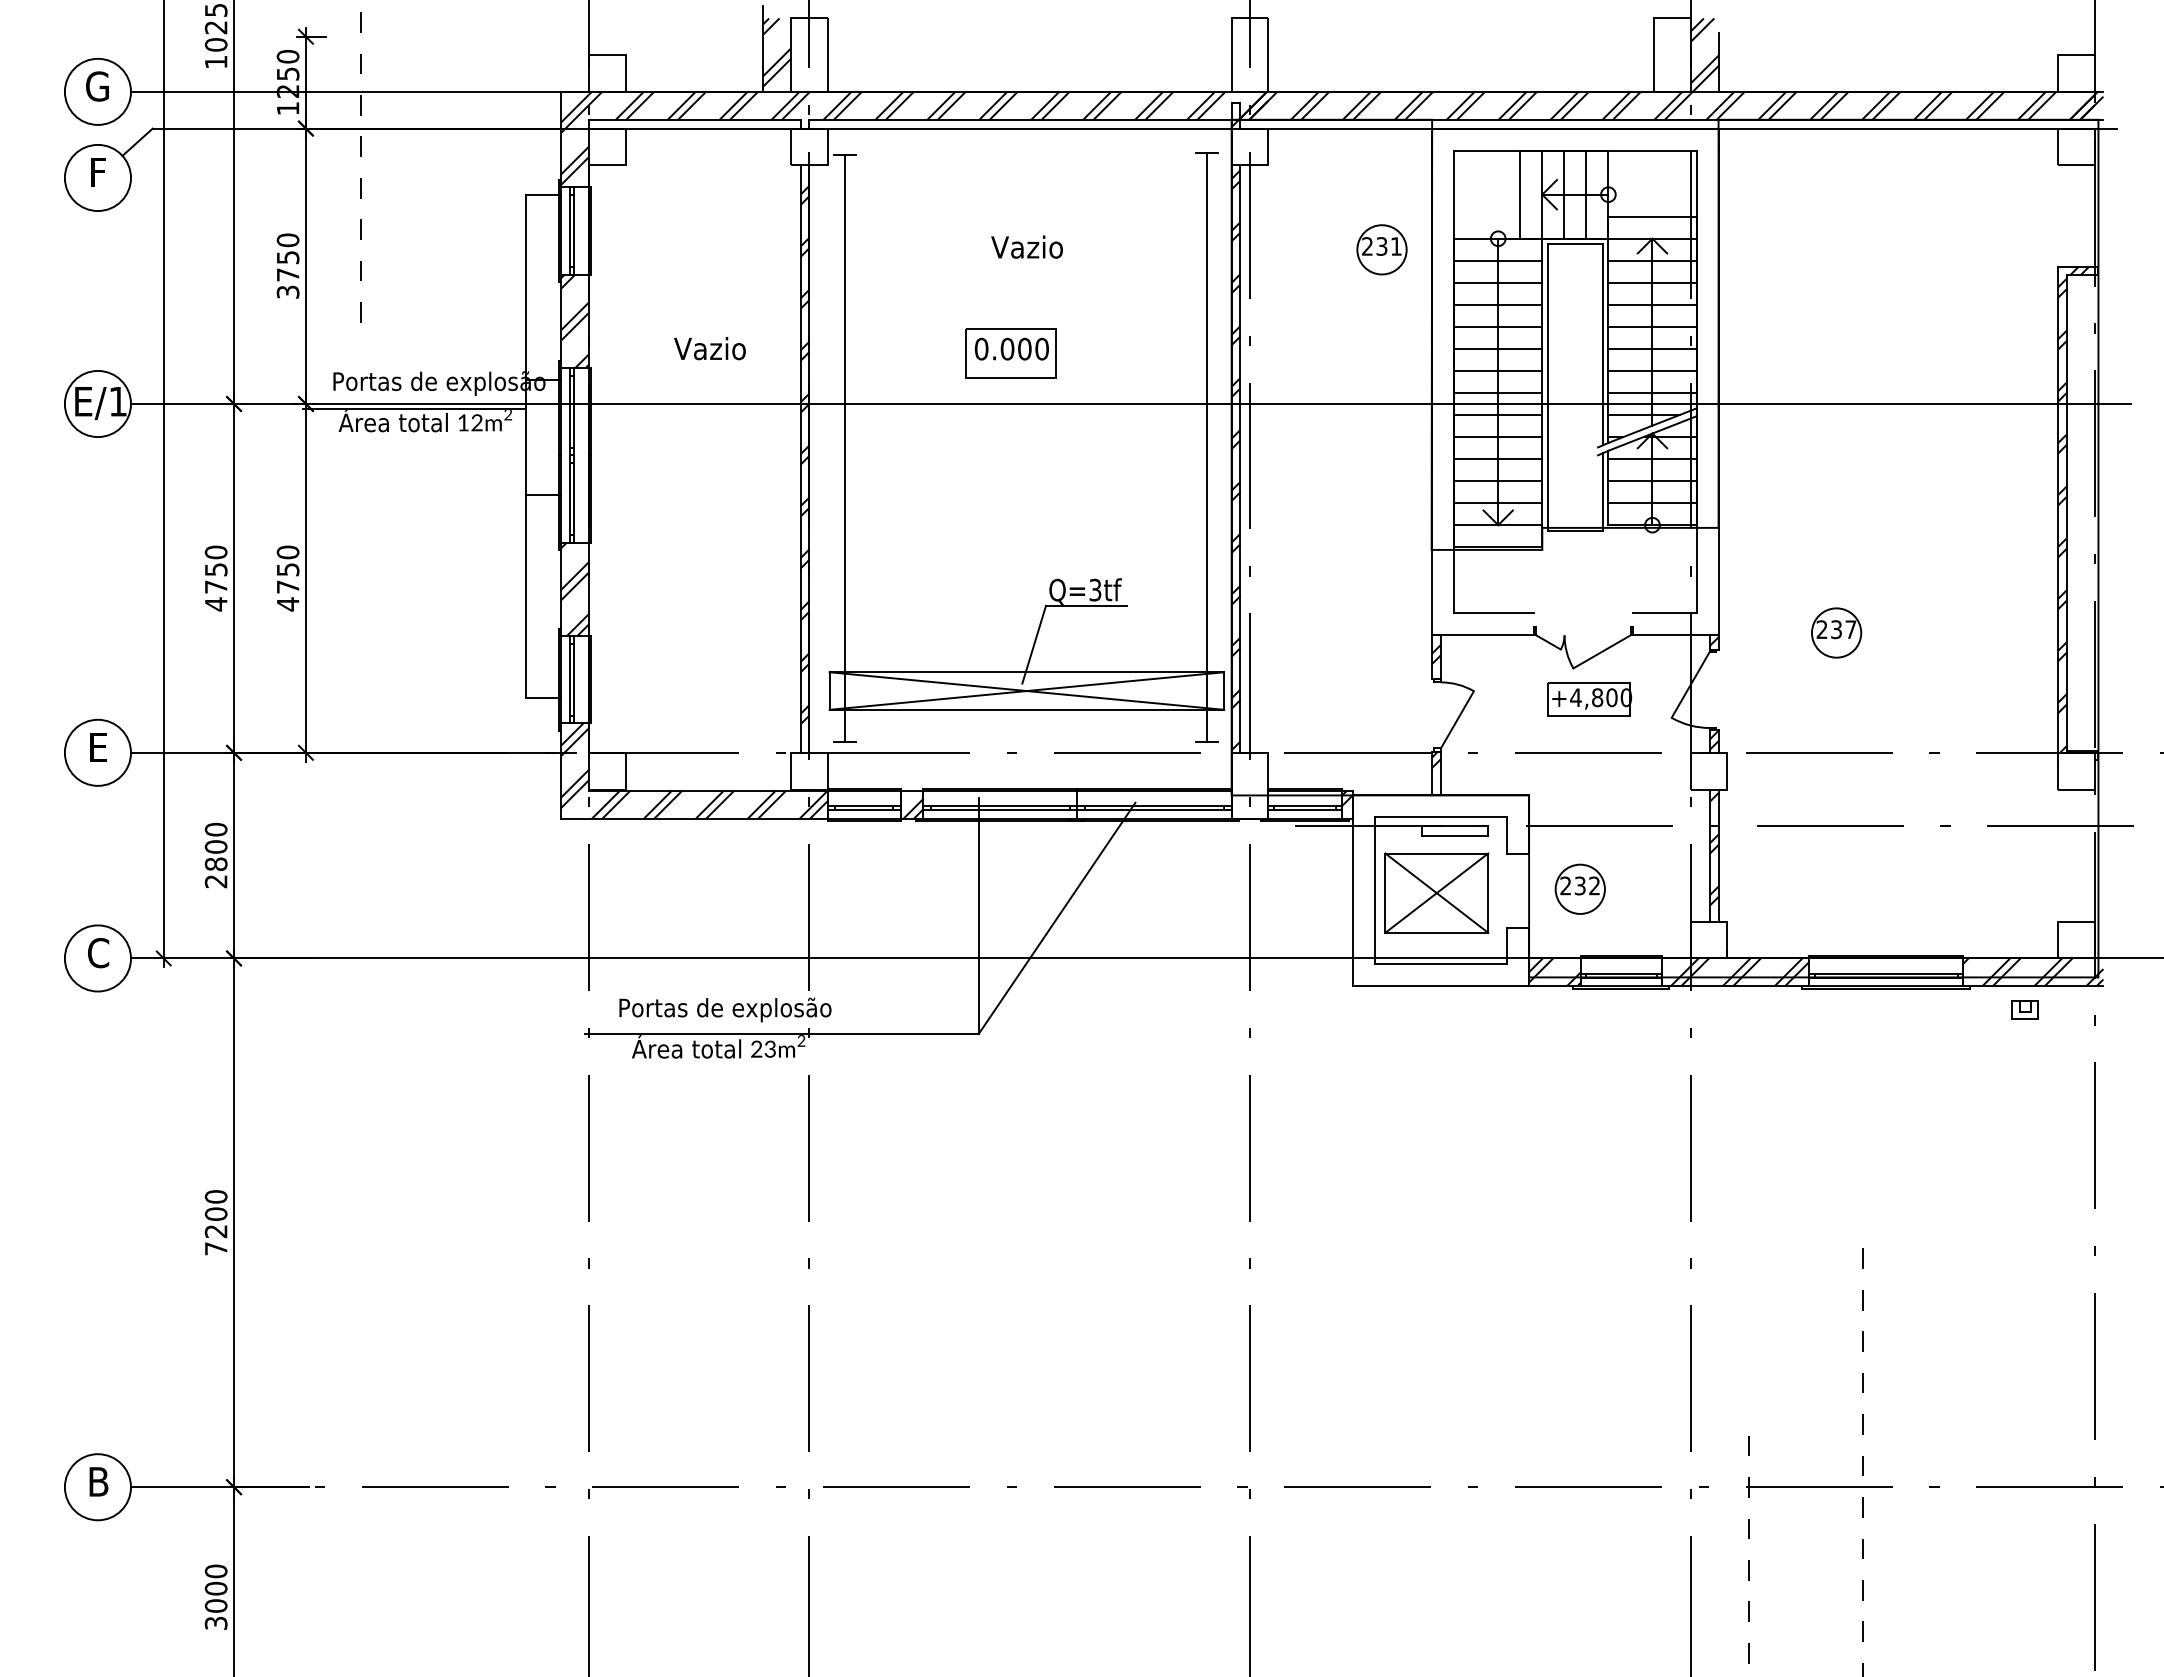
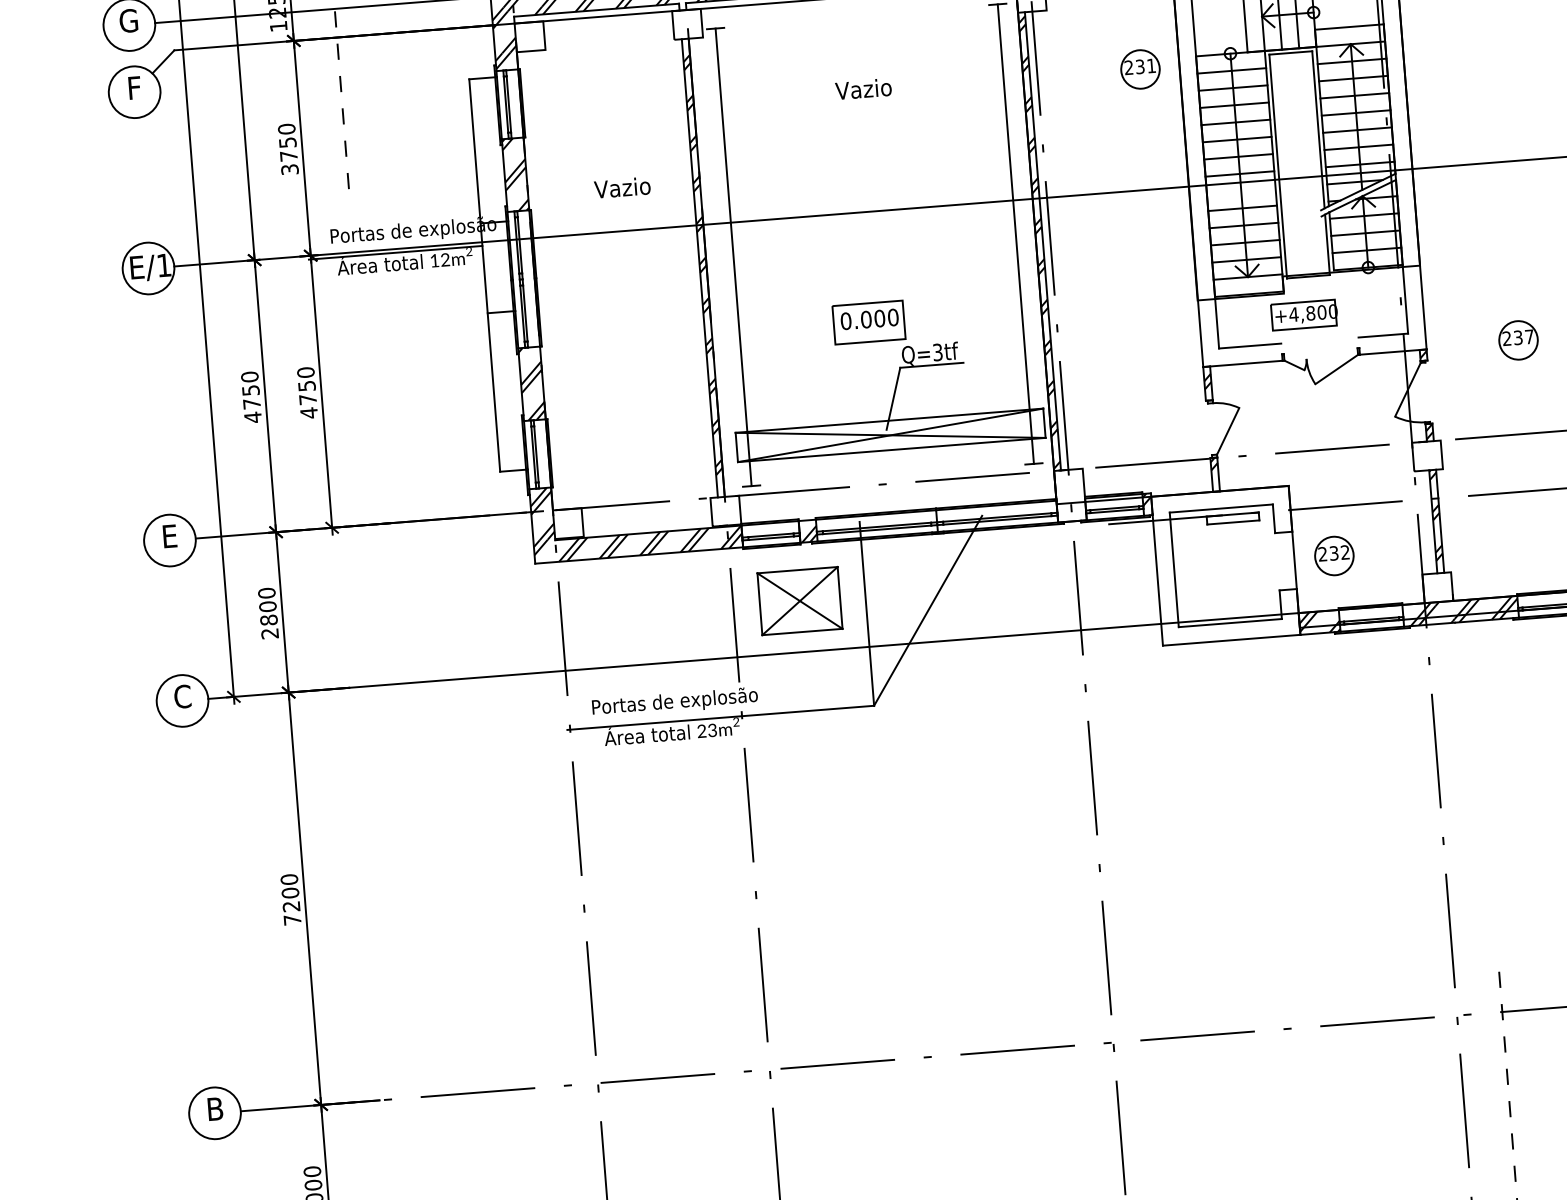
part: (1010, 353) -> (868, 322), moved
line: (1498, 415) -> (1241, 191), removed
part: (1589, 699) -> (1304, 315), moved
part: (1436, 892) -> (799, 600), moved

